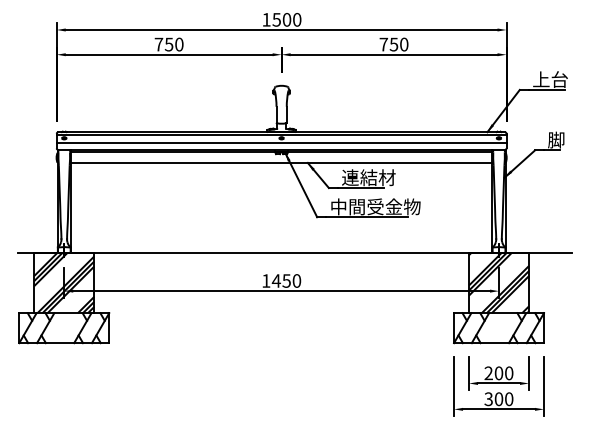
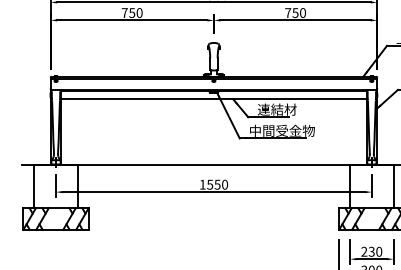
line: (281, 142) -> (213, 84), removed
text: (275, 280) -> (209, 184), 1450 -> 1550
hatch: (64, 283) -> (56, 186), removed
hatch: (499, 283) -> (372, 186), removed
text: (498, 373) -> (371, 251), 200 -> 230

